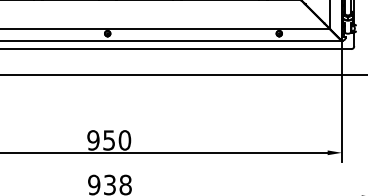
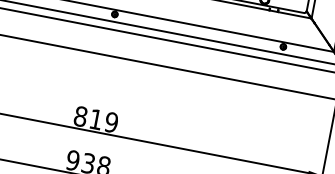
text: (109, 140) -> (96, 119), 950 -> 819

